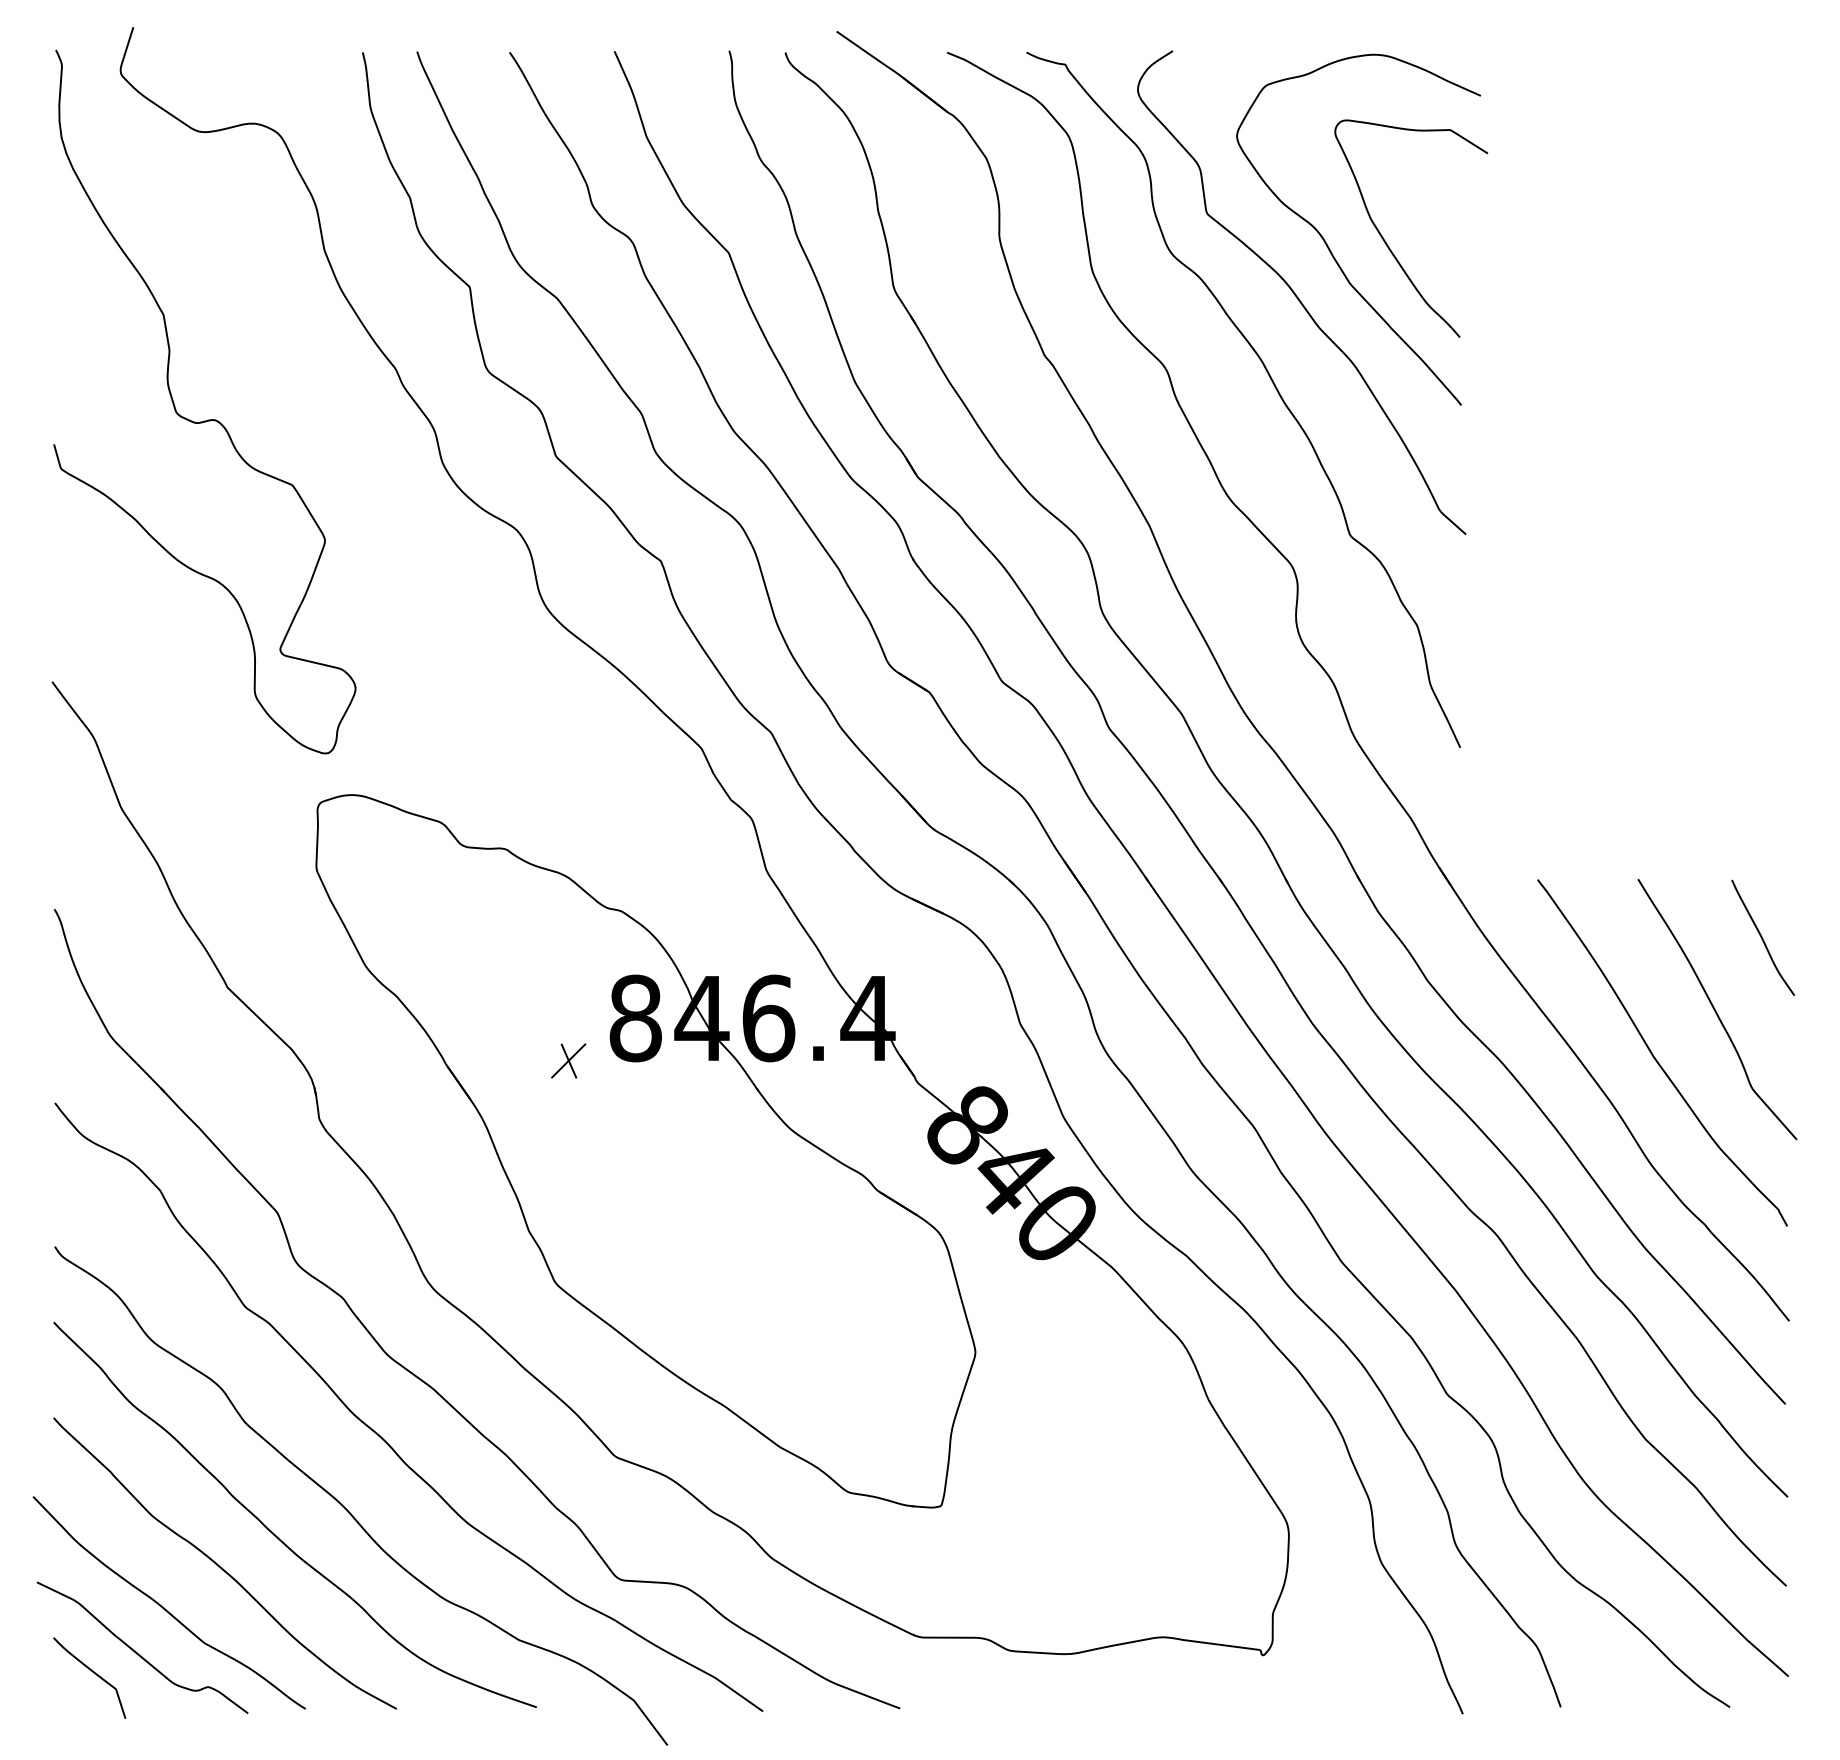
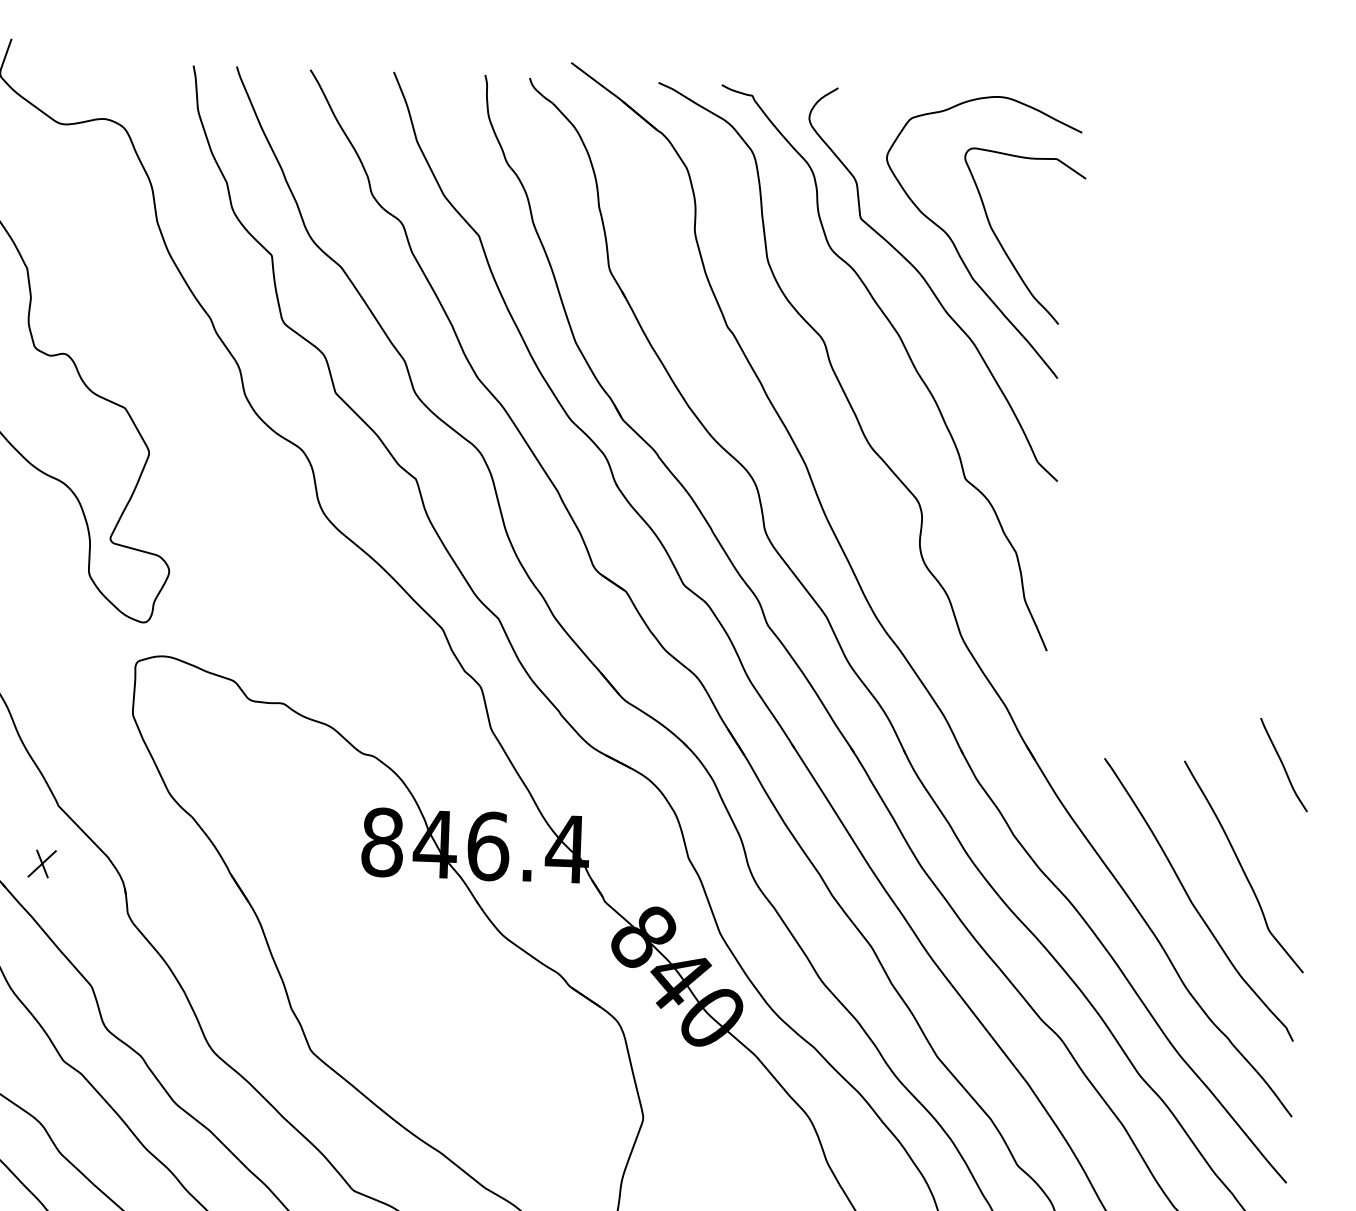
curve: (1762, 937) -> (1283, 764), moved
part: (568, 1060) -> (42, 863), moved

